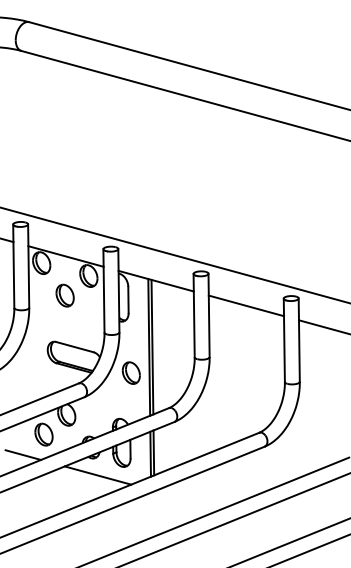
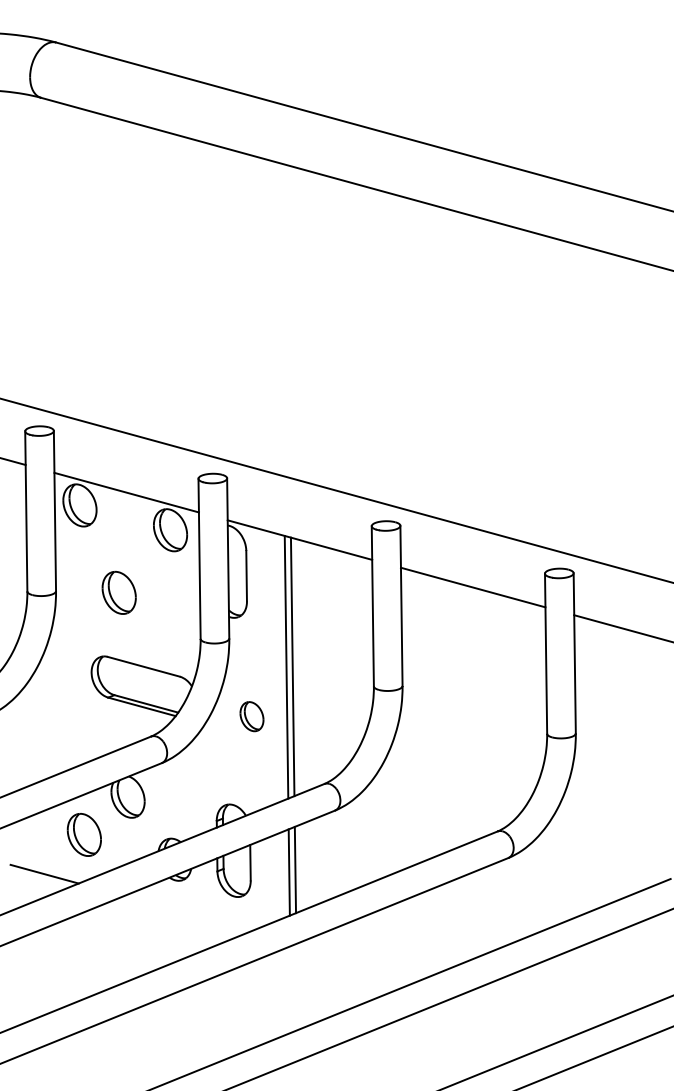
part: (64, 295) -> (117, 592), moved
part: (130, 372) -> (250, 715), size x0.7
line: (97, 475) -> (187, 913), removed

